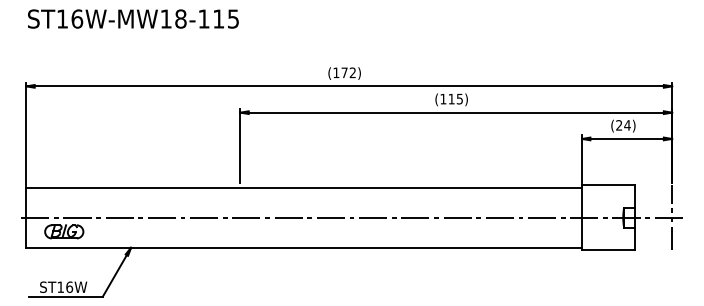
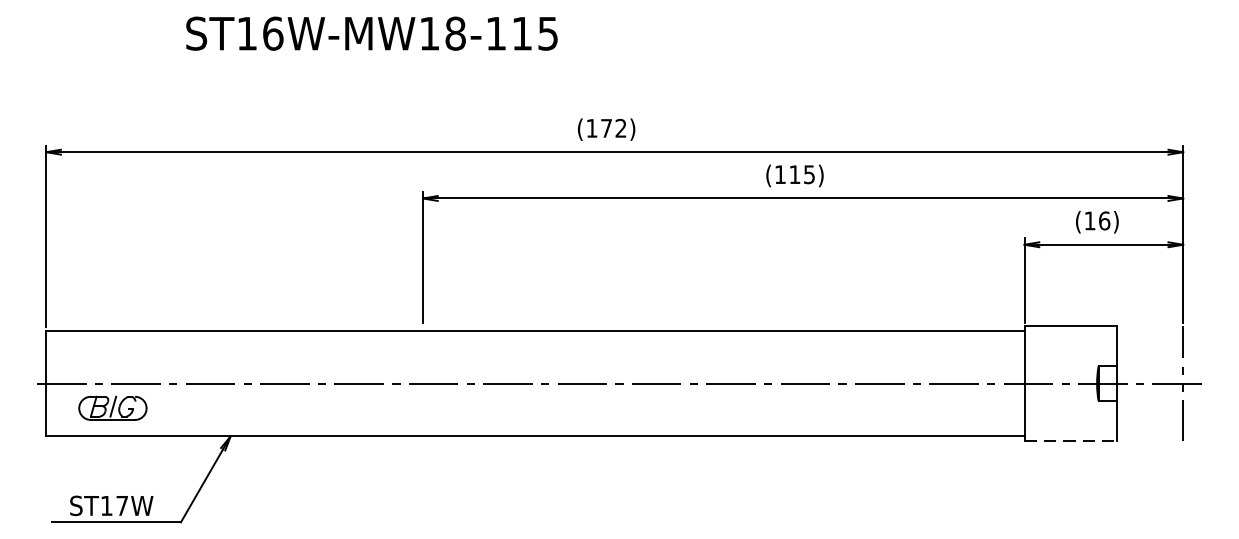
text: (133, 18) -> (372, 32), moved
text: (623, 125) -> (1097, 221), (24) -> (16)
line: (608, 250) -> (1071, 441), solid -> dashed
text: (69, 286) -> (122, 504), ST16W -> ST17W

